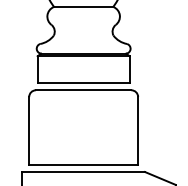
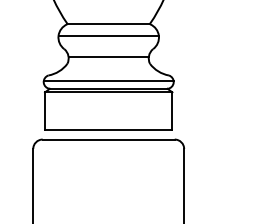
line: (83, 15) -> (108, 35), added
line: (83, 30) -> (108, 56), added
line: (83, 47) -> (108, 80), added

